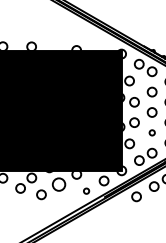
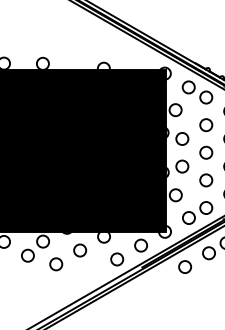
circle: (152, 132) -> (206, 180), size x1.67
circle: (59, 184) -> (80, 250), size x0.71
circle: (86, 191) -> (117, 259), size x1.67

